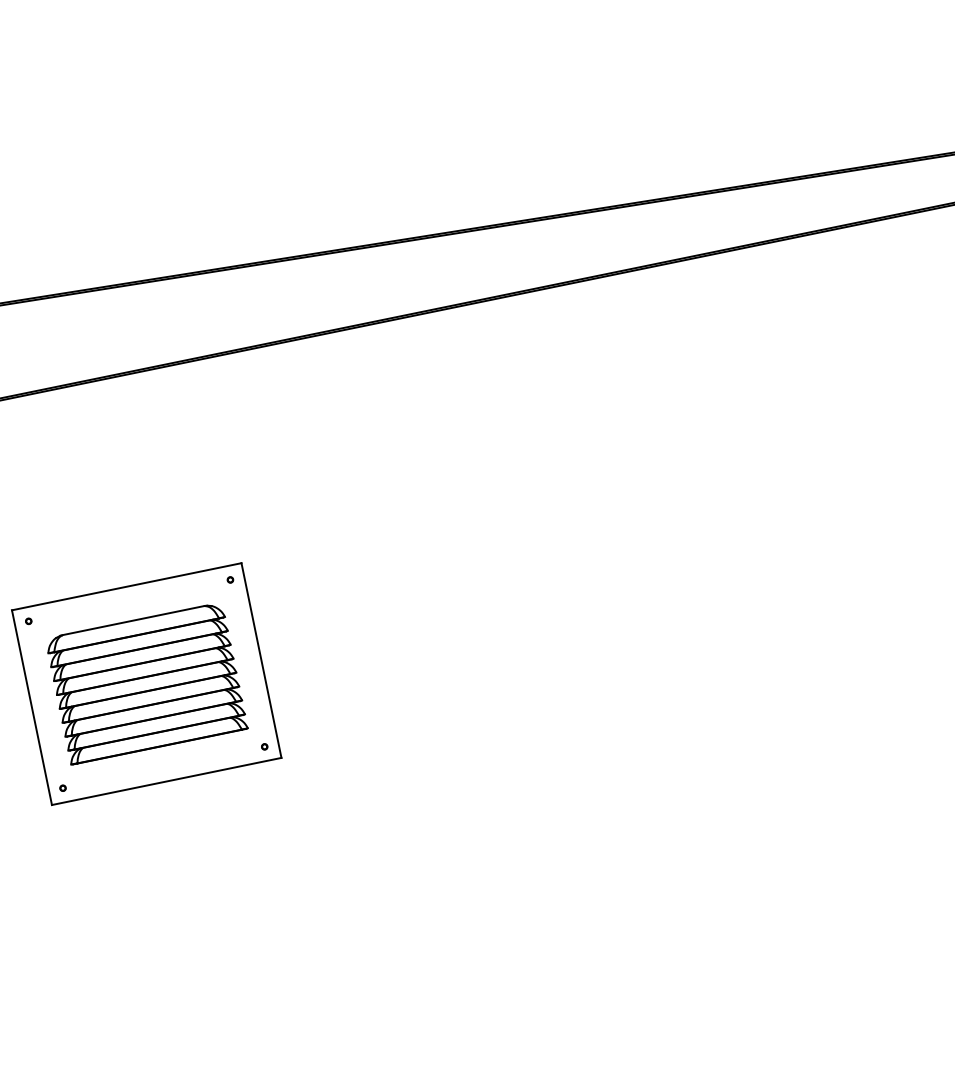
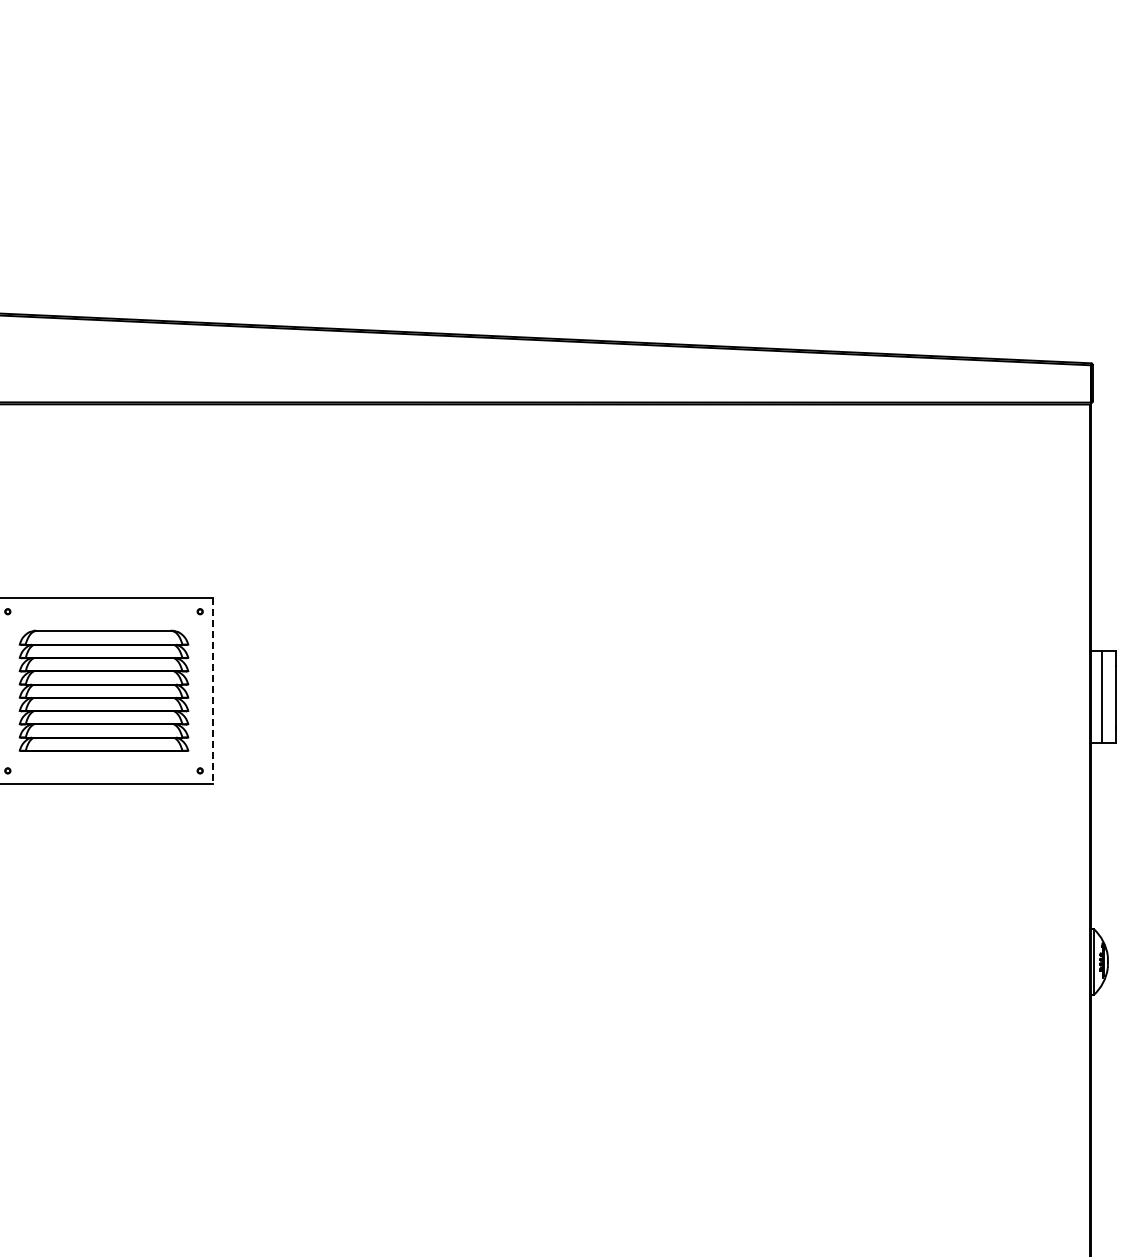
line: (261, 660) -> (213, 691), solid -> dashed

